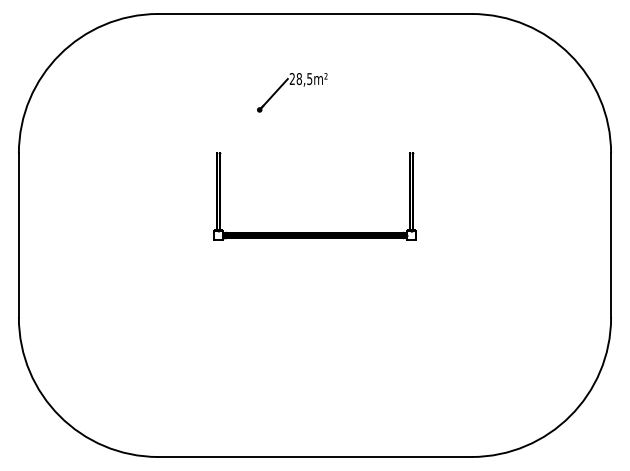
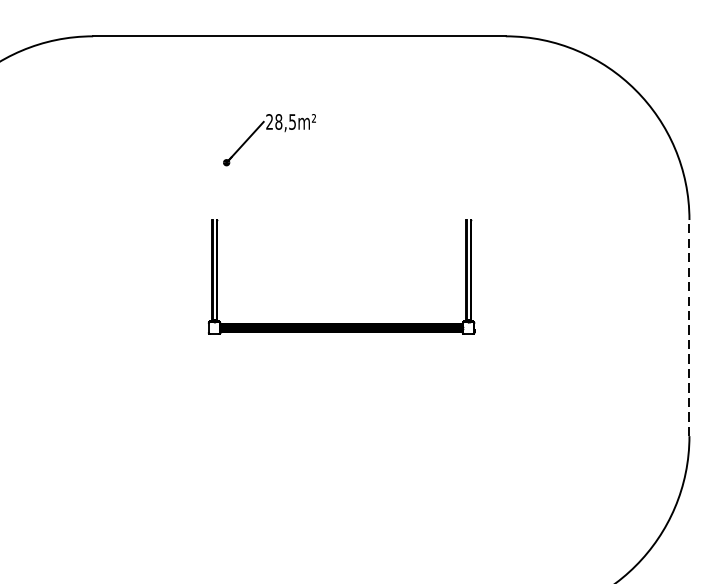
part: (314, 232) -> (340, 324), moved
line: (611, 235) -> (689, 328), solid -> dashed

